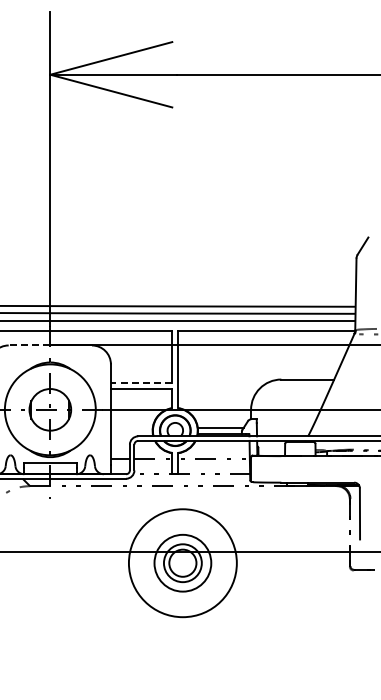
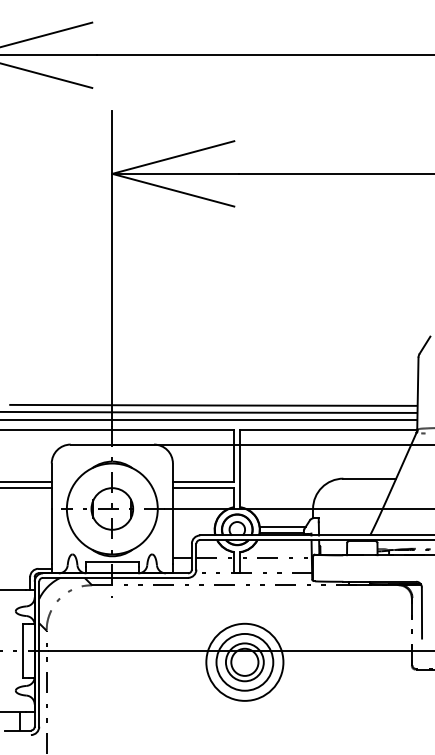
line: (29, 345) -> (91, 444), dashed -> solid
line: (141, 383) -> (203, 482), dashed -> solid
circle: (182, 562) -> (244, 661), size x0.71

